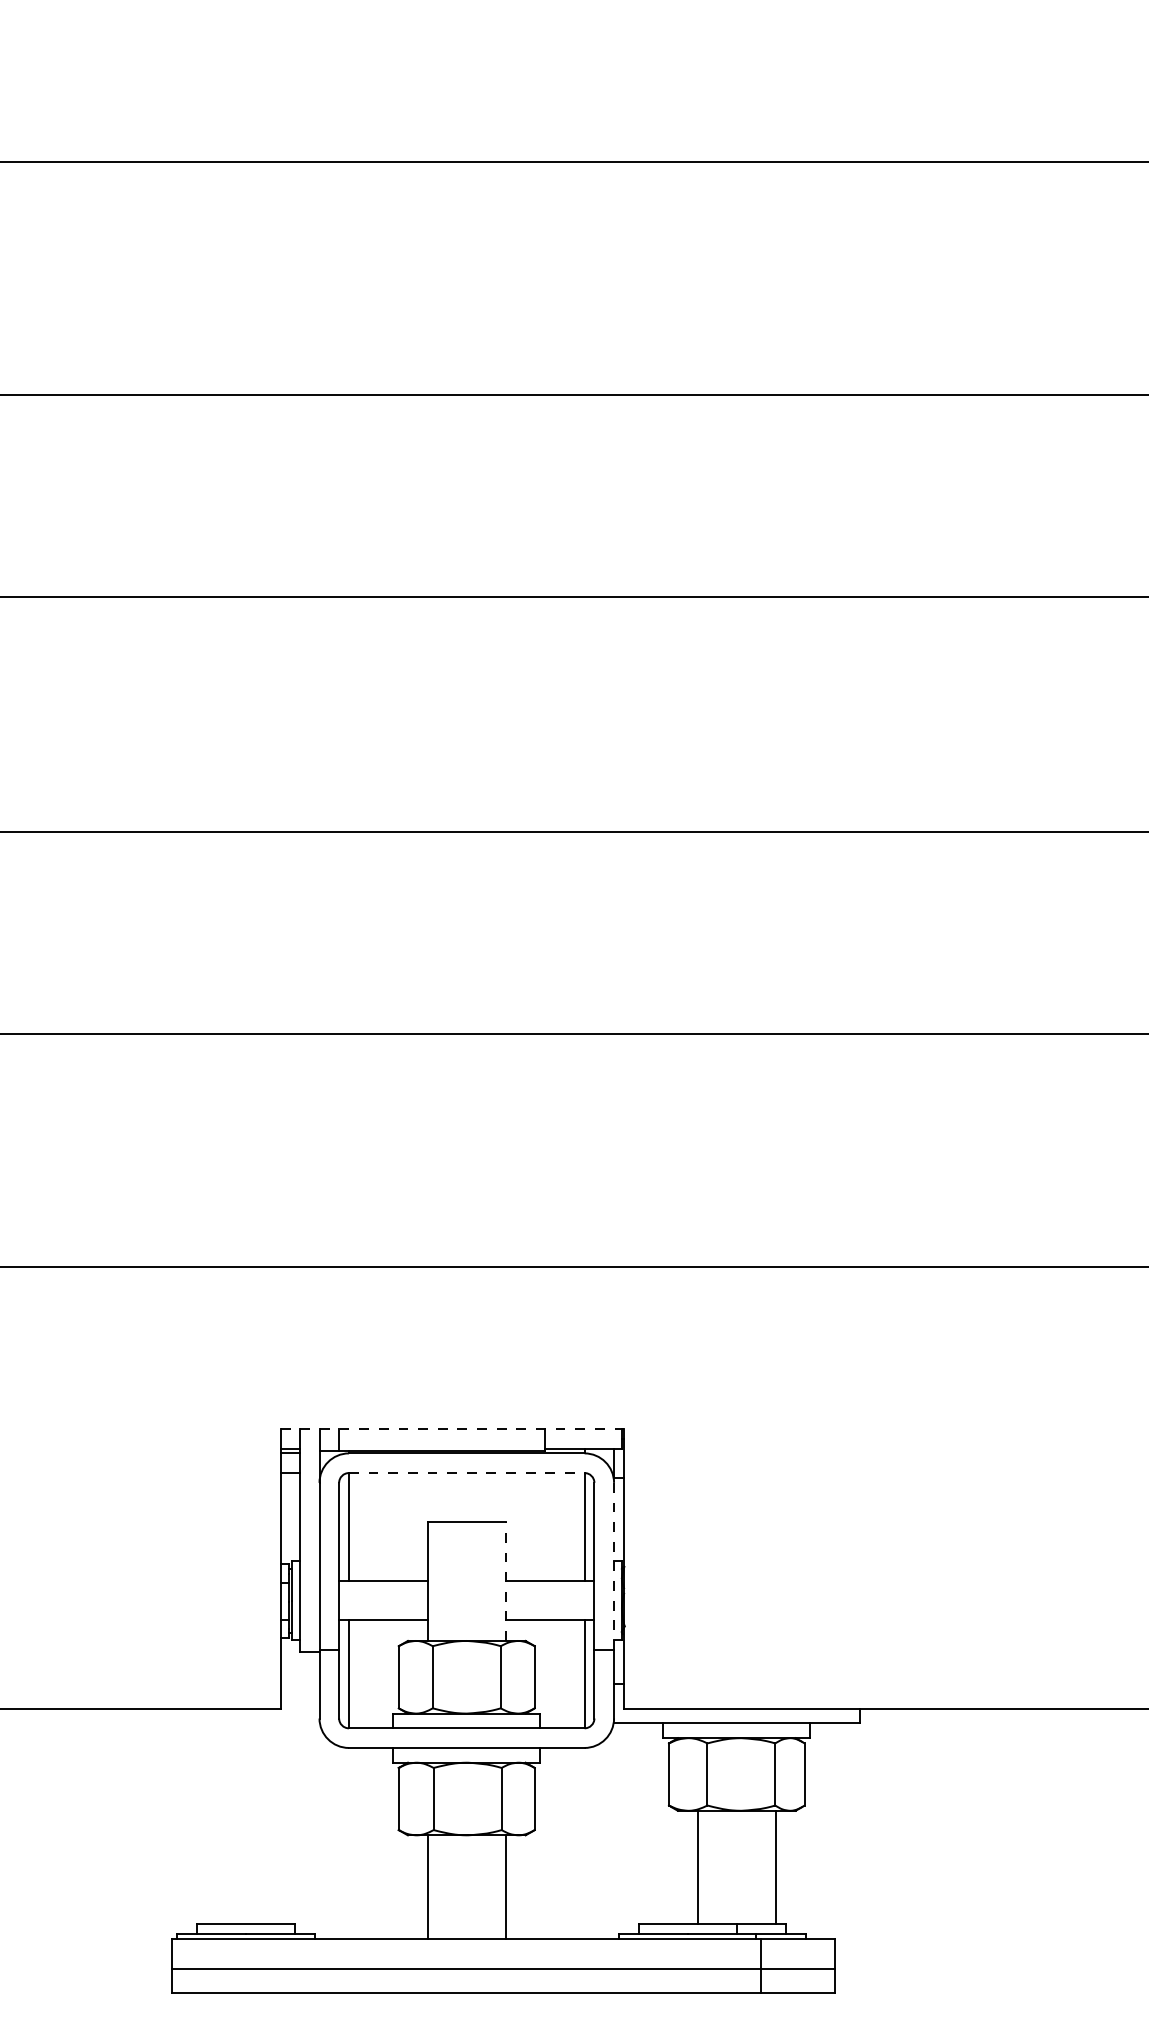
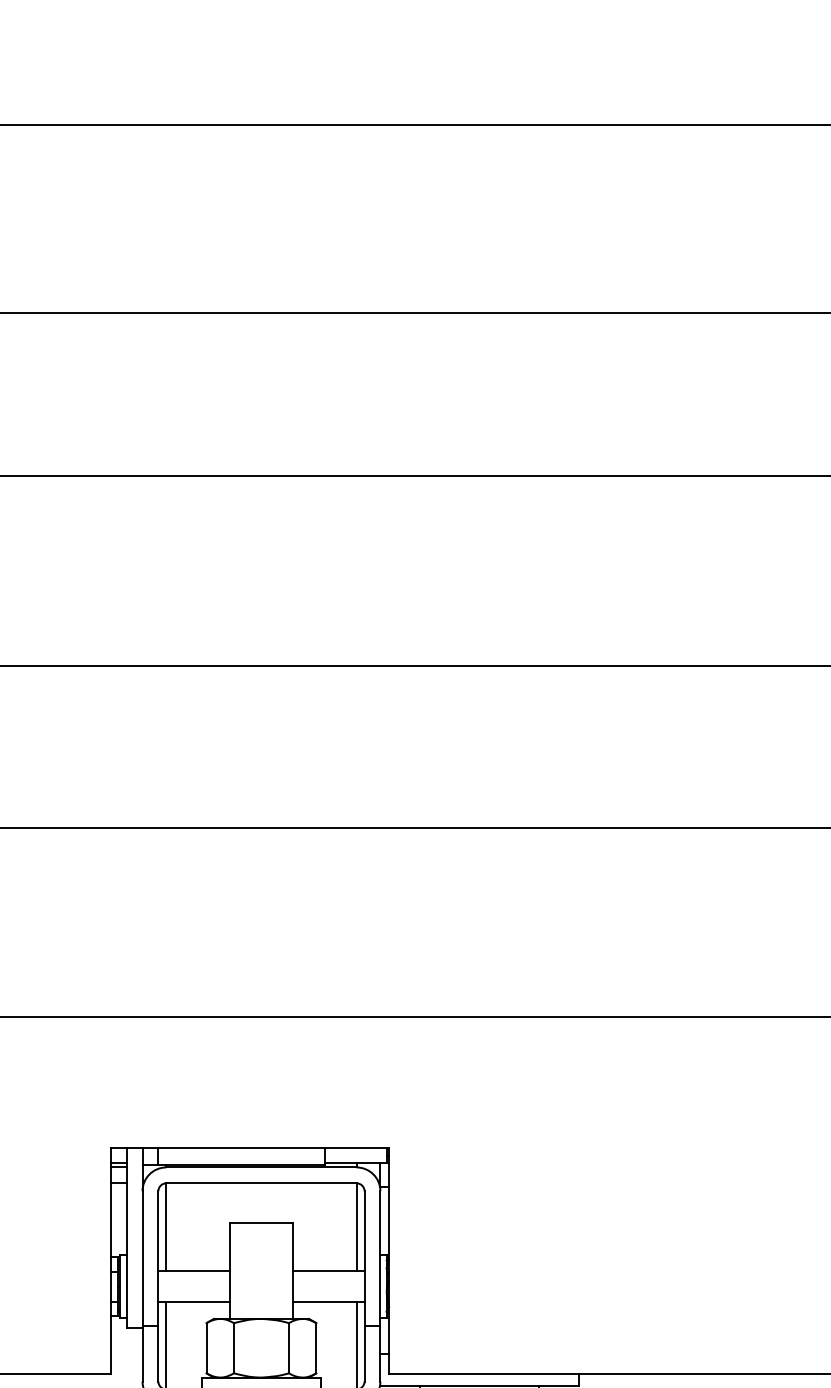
line: (452, 1428) -> (249, 1147), dashed -> solid
line: (466, 1473) -> (261, 1183), dashed -> solid
line: (614, 1566) -> (380, 1258), dashed -> solid
line: (506, 1581) -> (293, 1270), dashed -> solid

